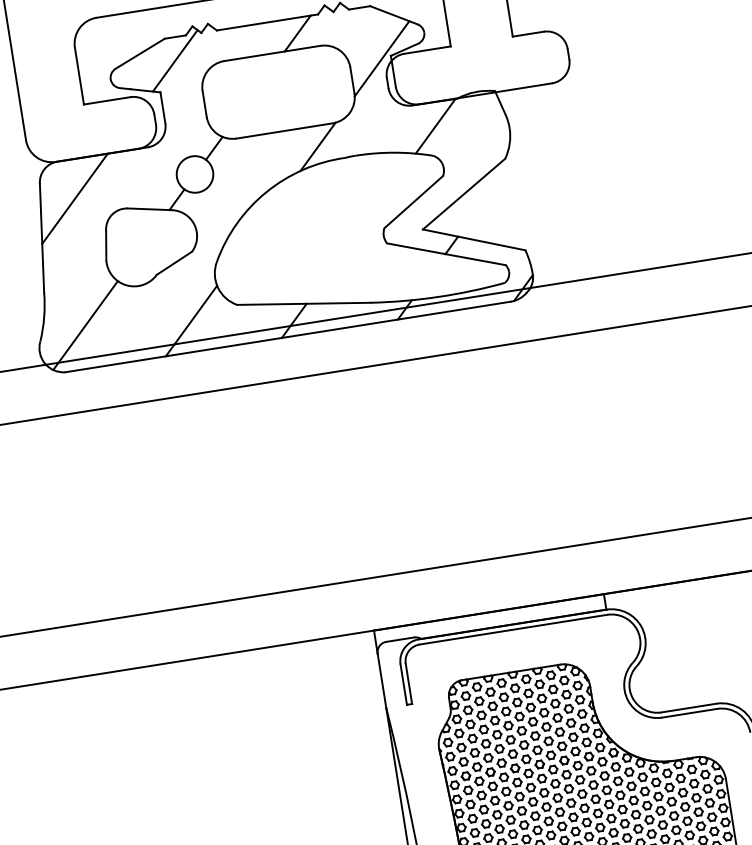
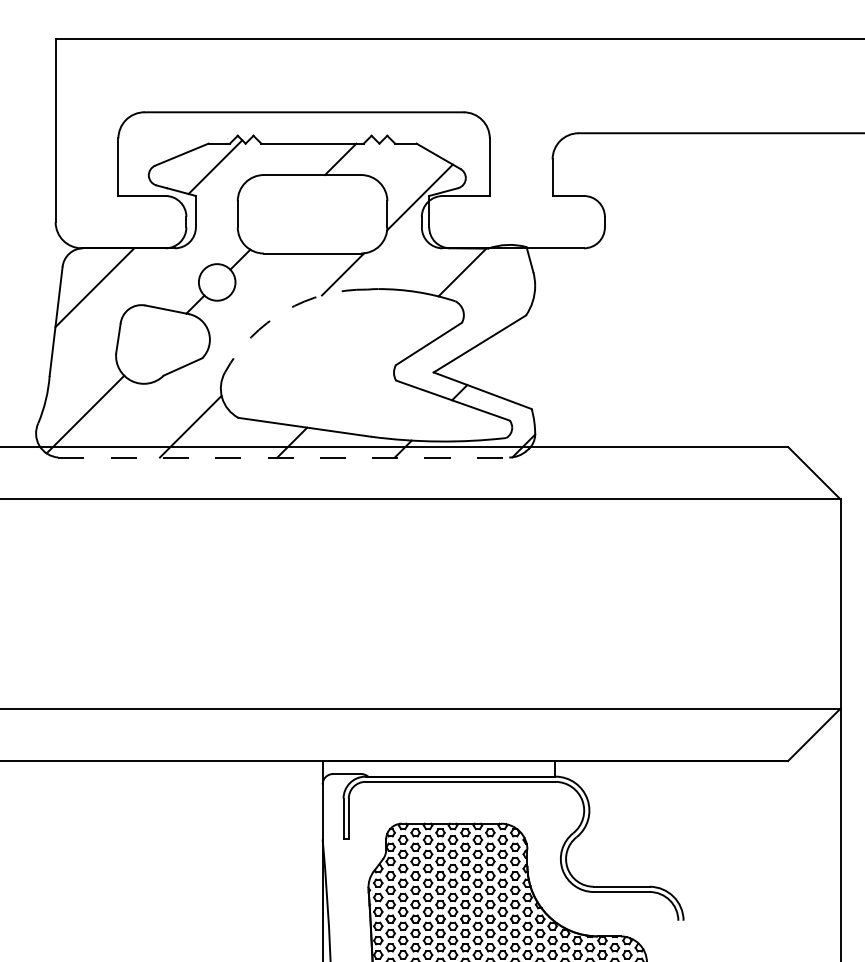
arc: (266, 192) -> (284, 311), solid -> dashed
line: (288, 336) -> (284, 457), solid -> dashed

